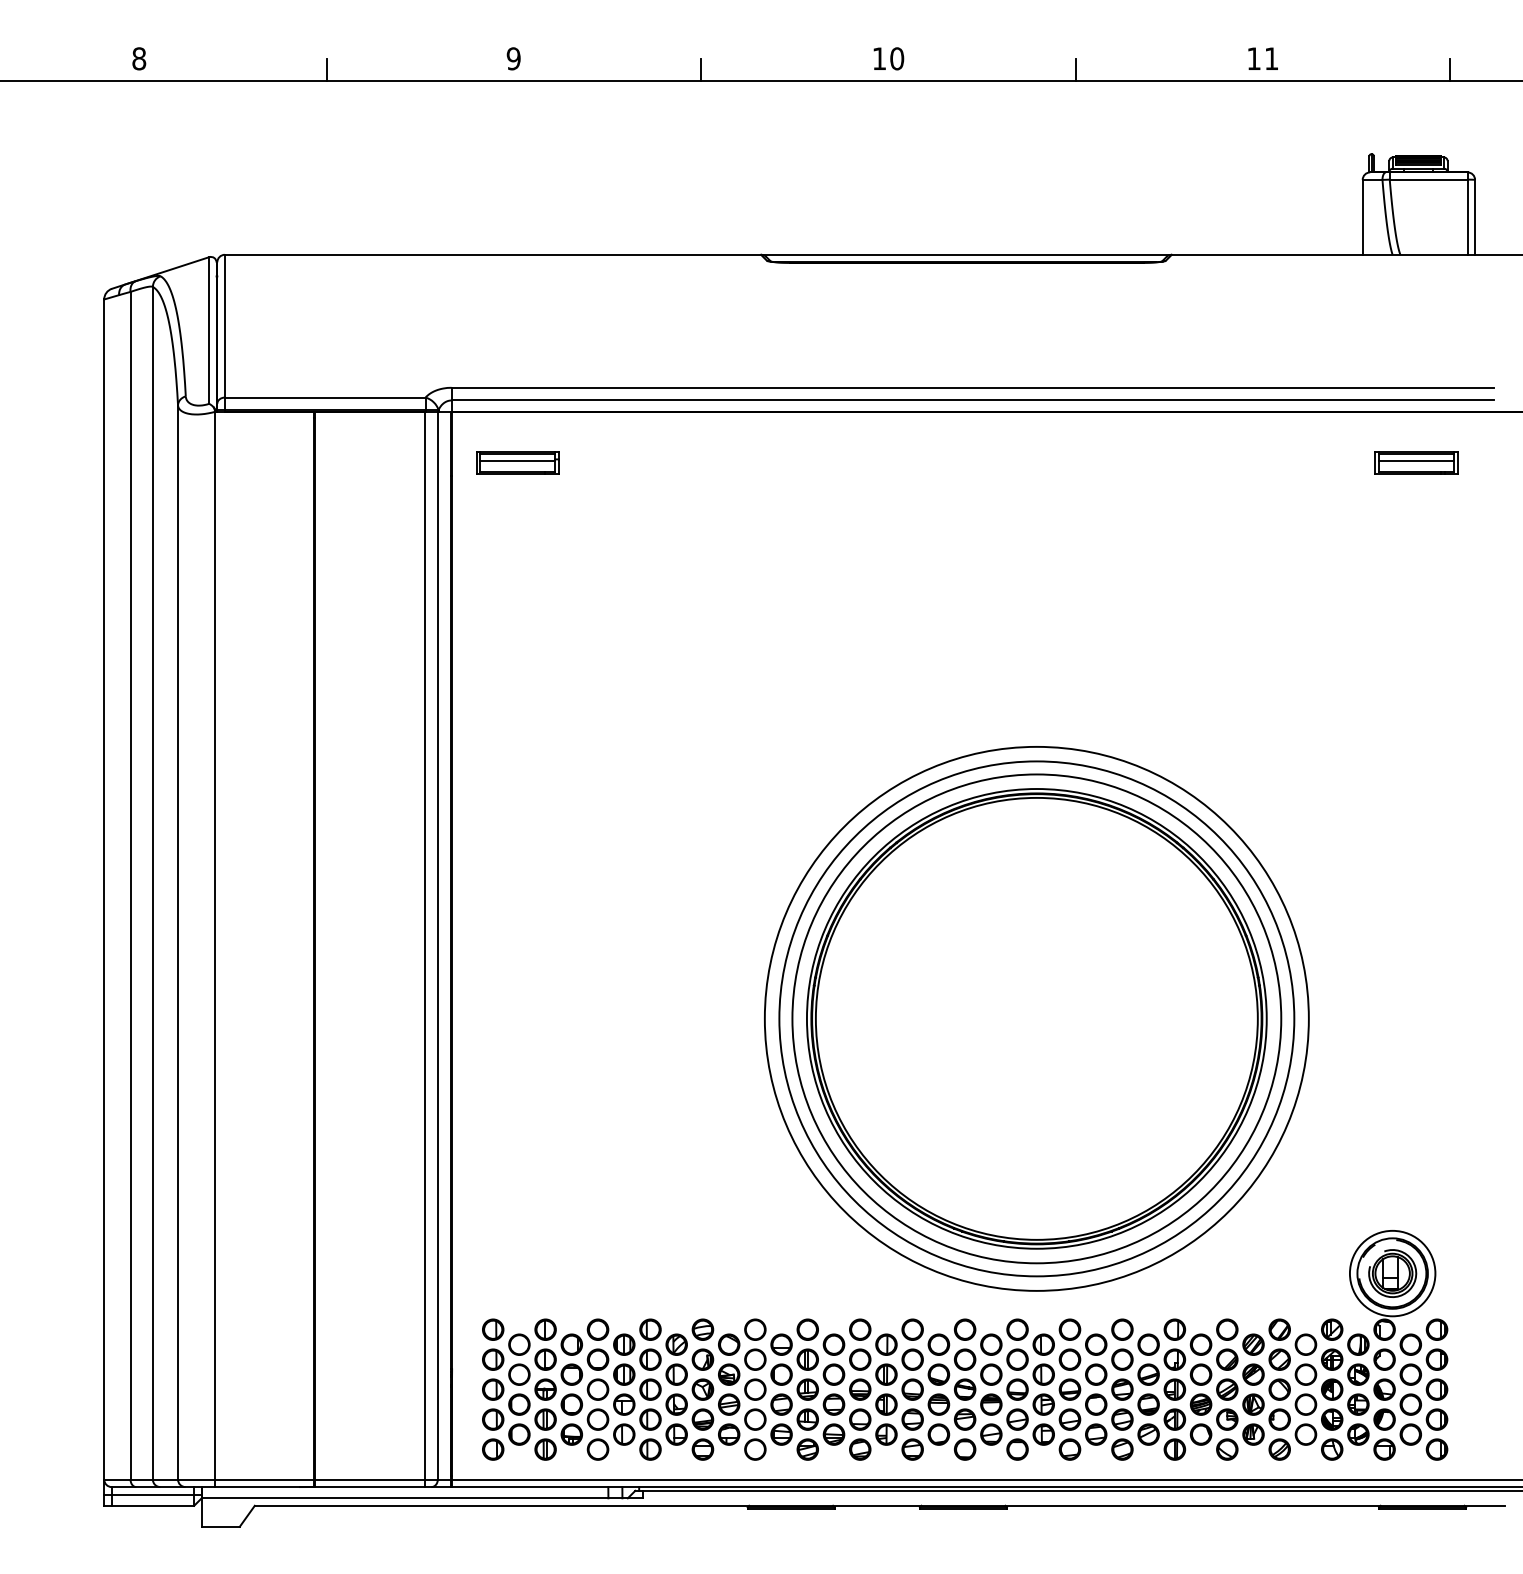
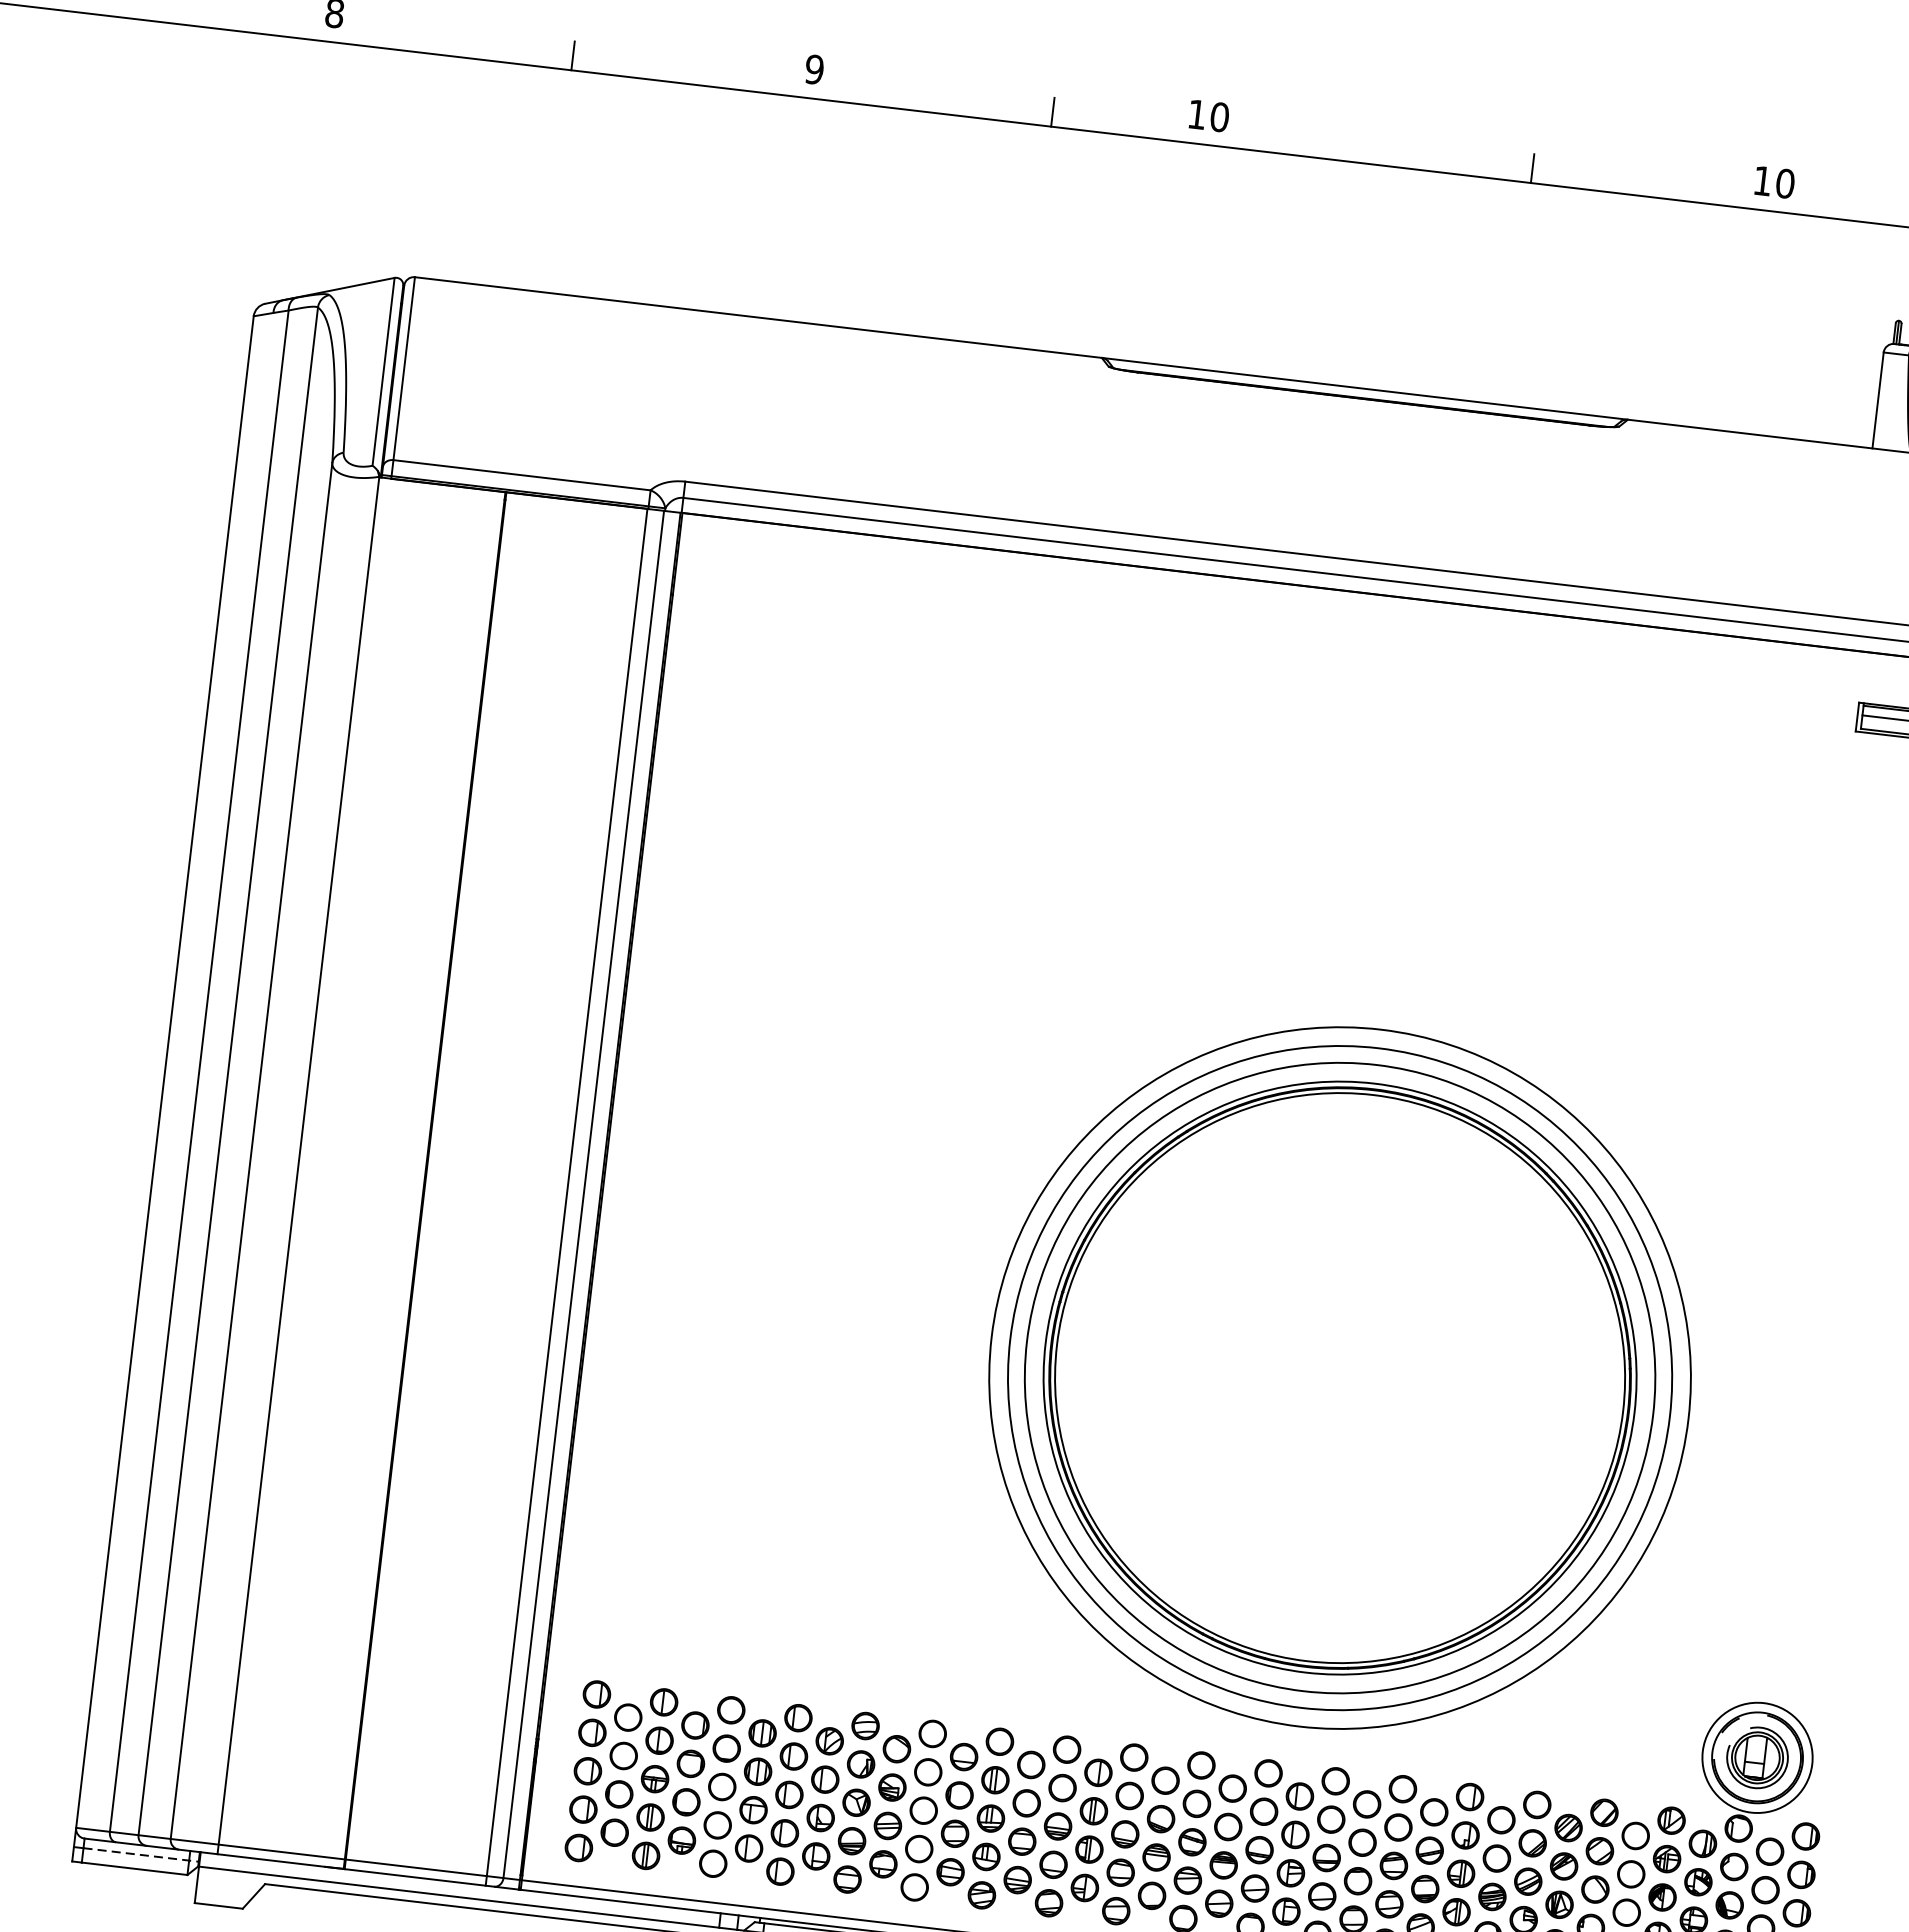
text: (888, 58) -> (1208, 115), moved
text: (1271, 58) -> (1785, 183), 11 -> 10
part: (517, 462) -> (758, 587), removed
line: (156, 1494) -> (140, 1854), solid -> dashed

